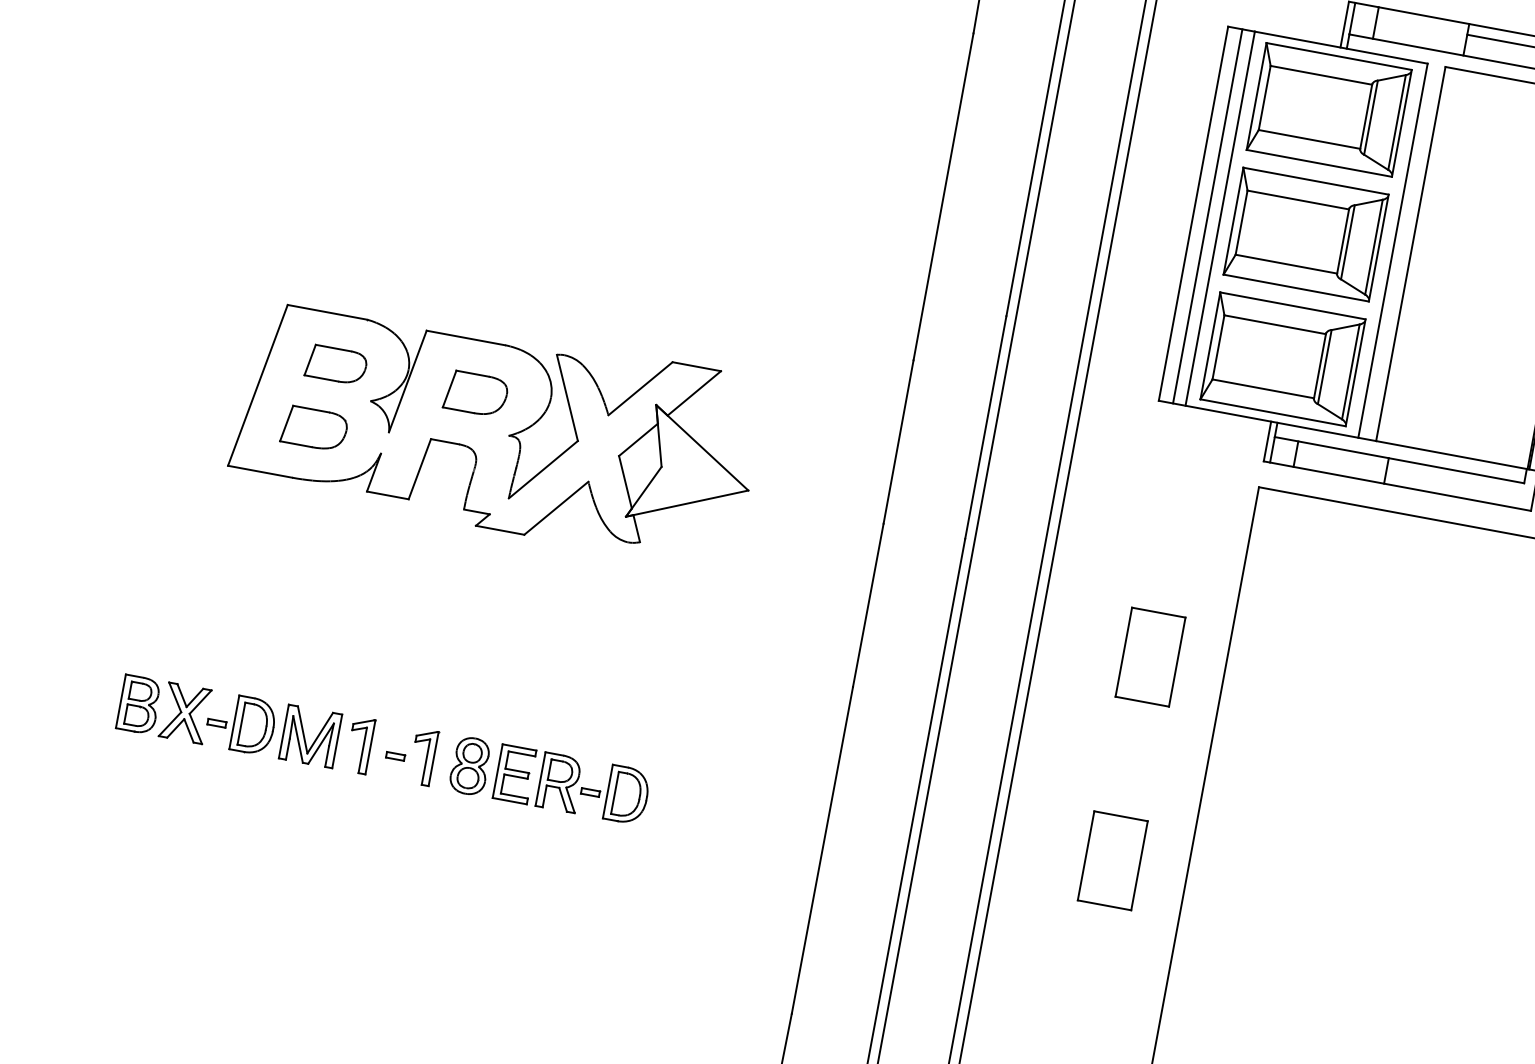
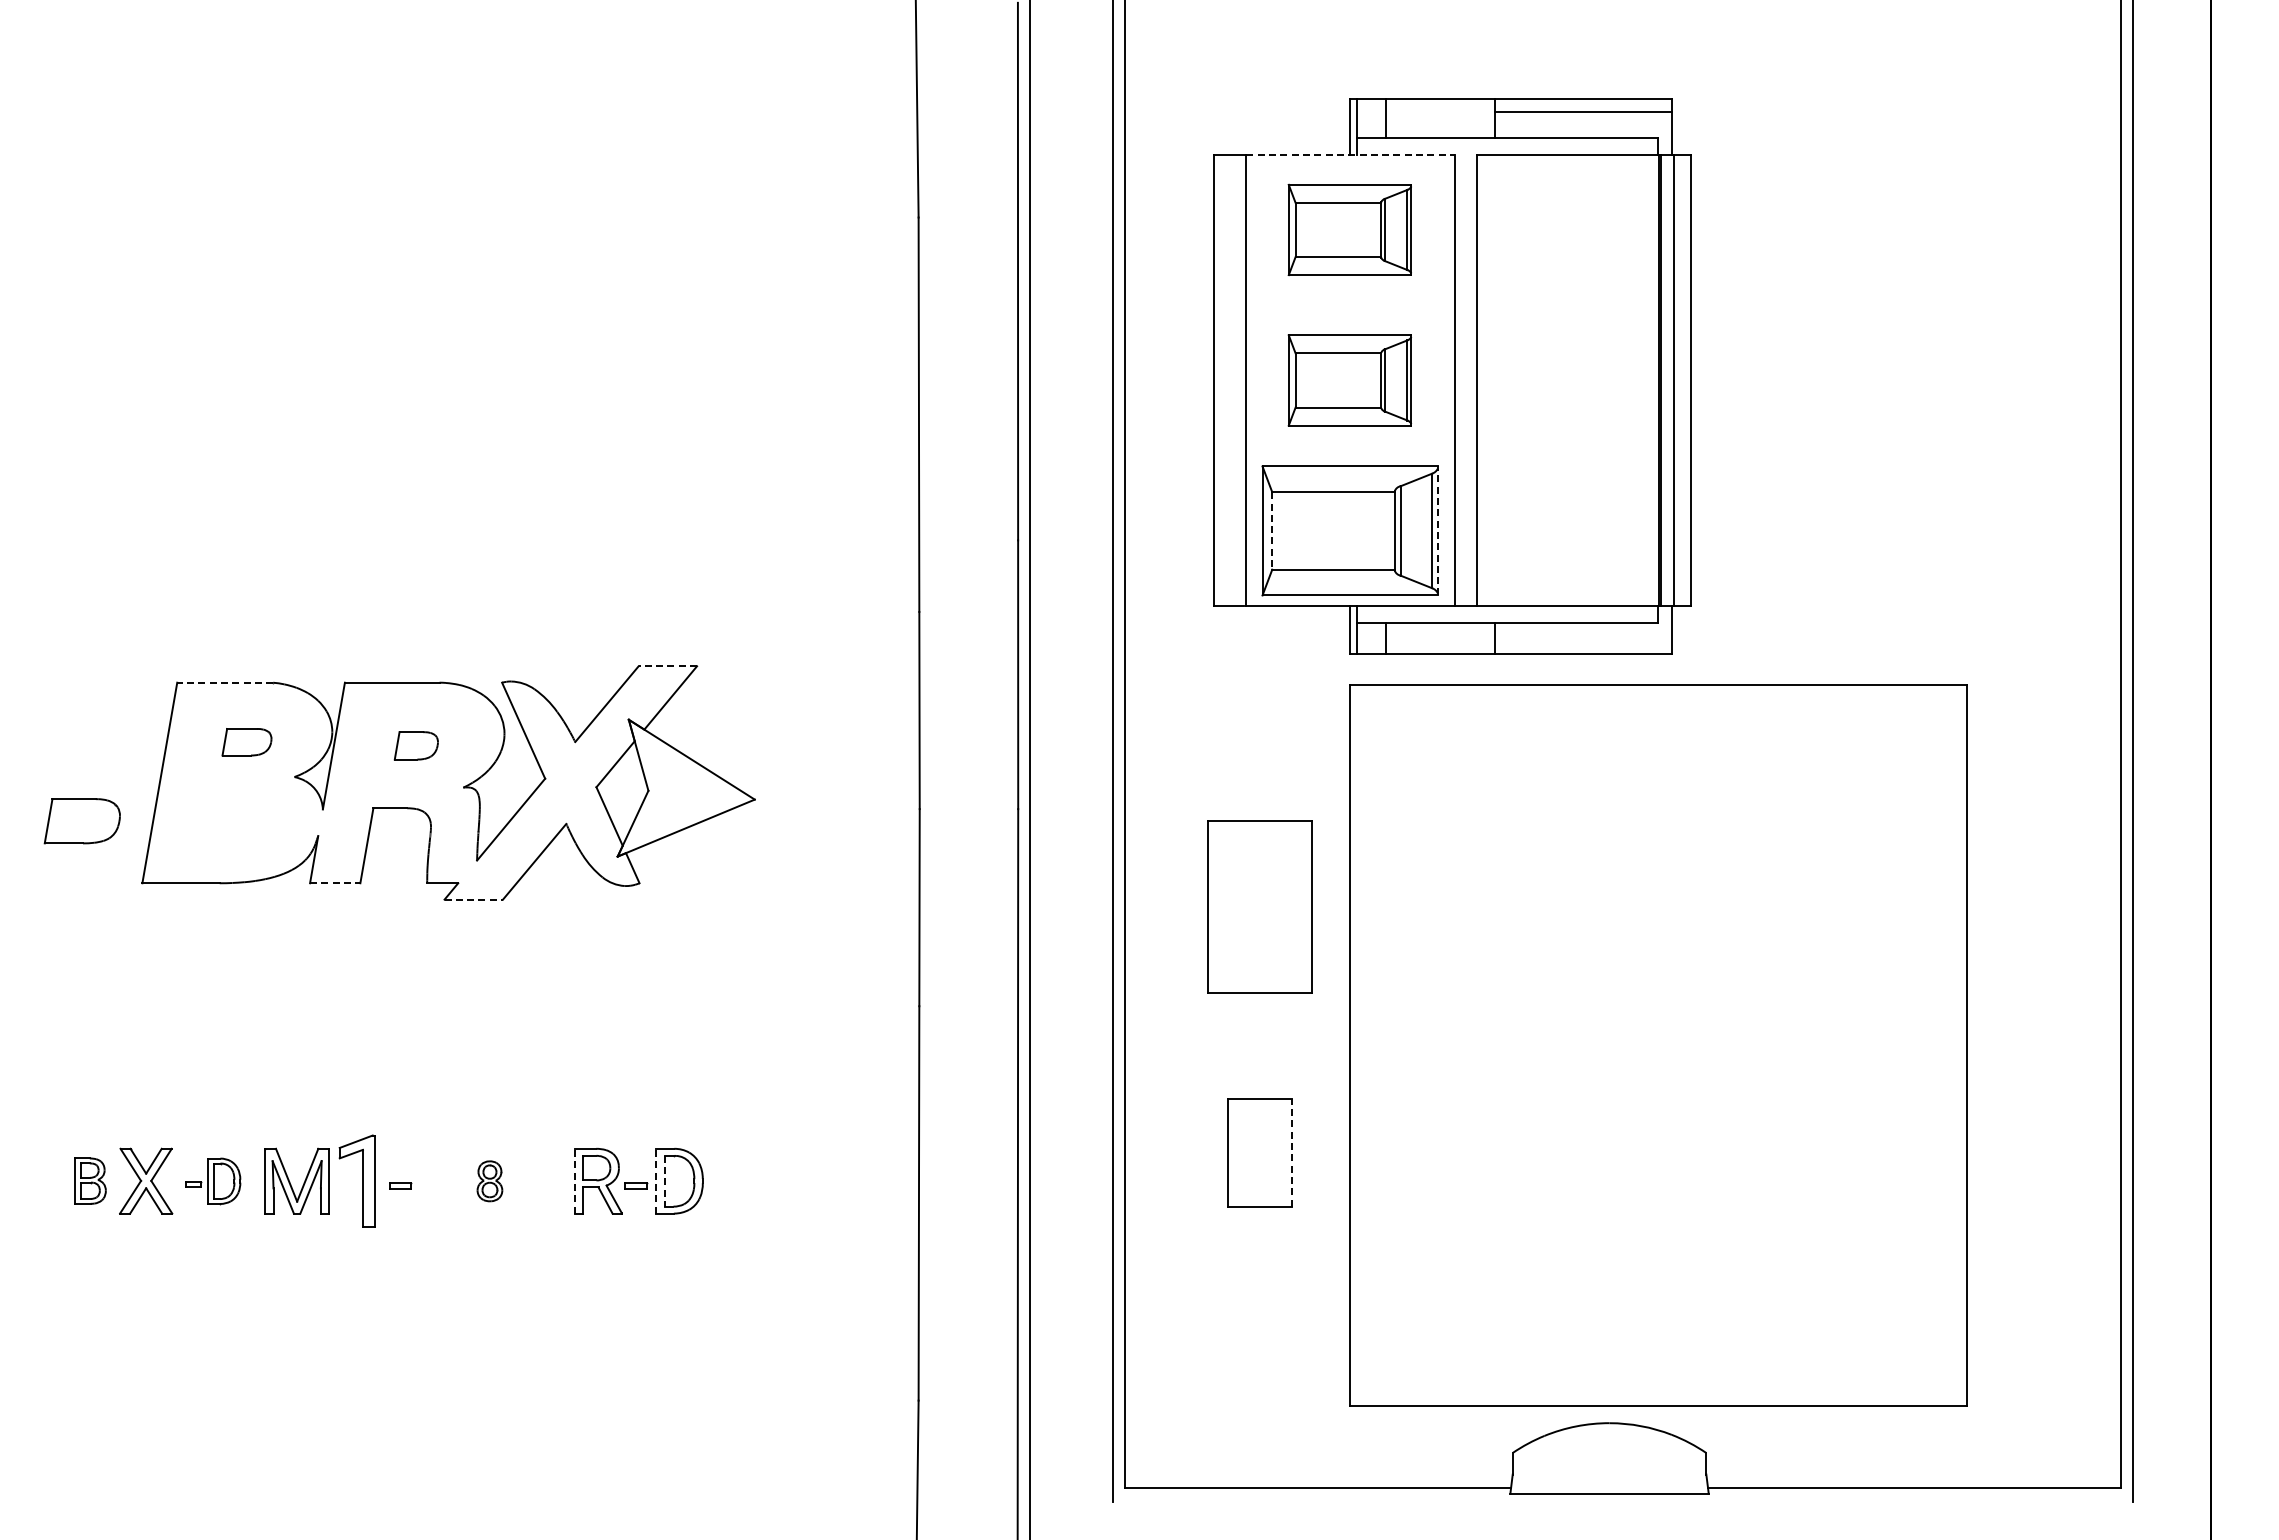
line: (1341, 47) -> (1351, 154), solid -> dashed
part: (1328, 109) -> (1349, 229), size x0.7
line: (1207, 216) -> (1231, 380), removed
part: (1305, 234) -> (1349, 380), size x0.7
line: (327, 312) -> (225, 682), solid -> dashed
line: (1218, 347) -> (1272, 530), solid -> dashed
part: (335, 365) -> (246, 742), size x0.7
line: (696, 366) -> (667, 666), solid -> dashed
line: (1355, 372) -> (1437, 530), solid -> dashed
part: (476, 393) -> (416, 745), size x0.6
part: (313, 428) -> (81, 821), moved
line: (388, 495) -> (335, 883), solid -> dashed
line: (500, 530) -> (474, 899), solid -> dashed
part: (1150, 656) -> (1259, 906), size x1.6
part: (139, 704) -> (90, 1180), size x0.7
part: (240, 723) -> (212, 1181), size x0.7
part: (359, 745) -> (356, 1180), size x1.4
part: (423, 756) -> (433, 1180), removed
part: (469, 766) -> (489, 1181), size x0.6
part: (514, 774) -> (543, 1181), removed
line: (540, 778) -> (574, 1180), solid -> dashed
line: (607, 790) -> (655, 1180), solid -> dashed
line: (614, 793) -> (664, 1181), solid -> dashed
line: (1139, 865) -> (1292, 1152), solid -> dashed

